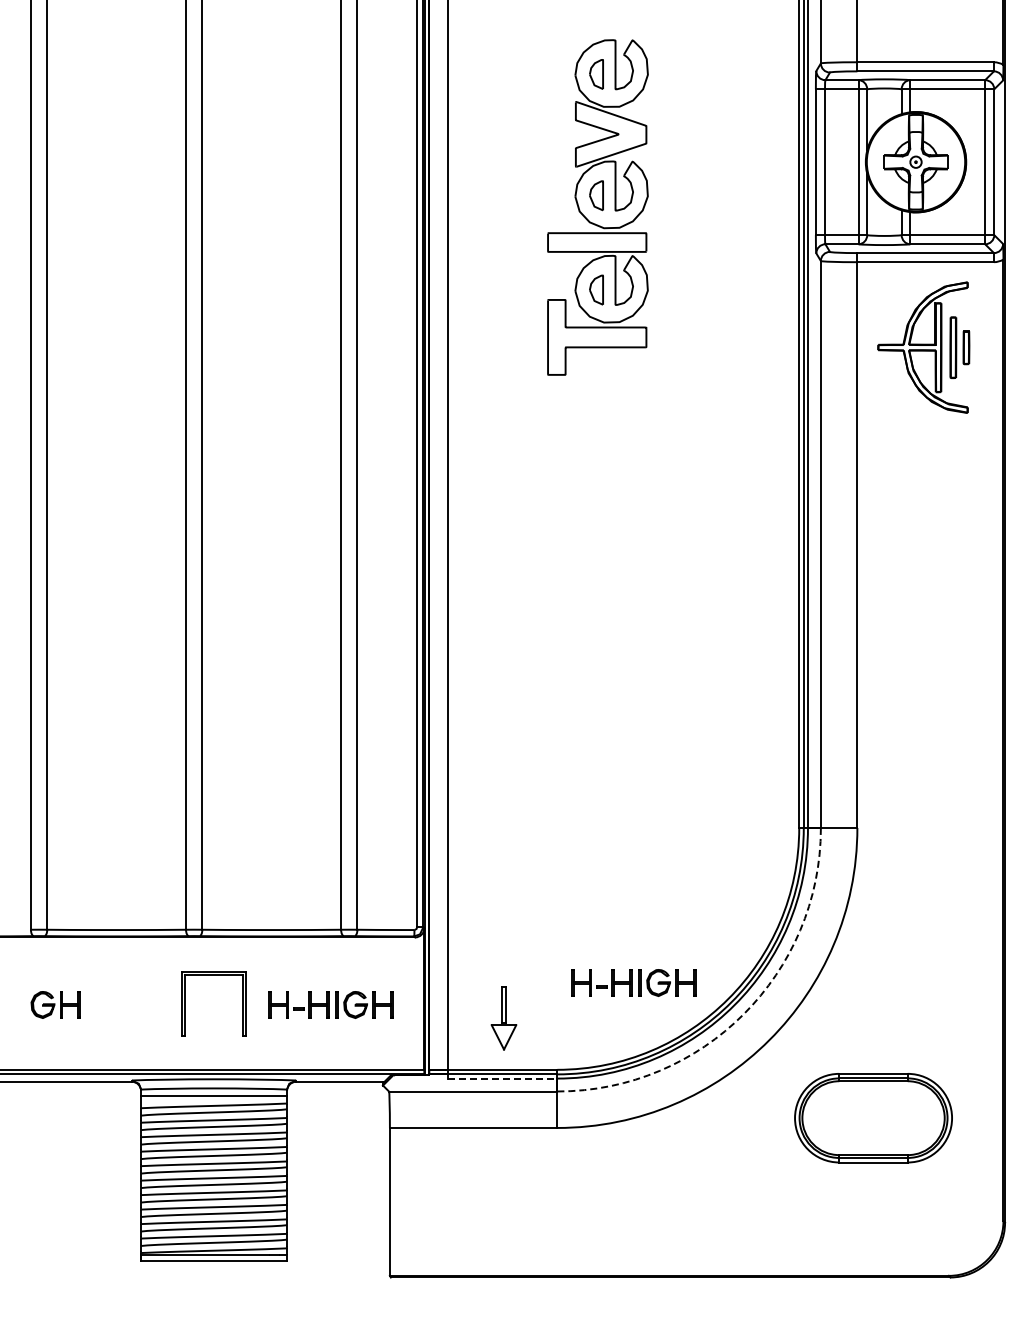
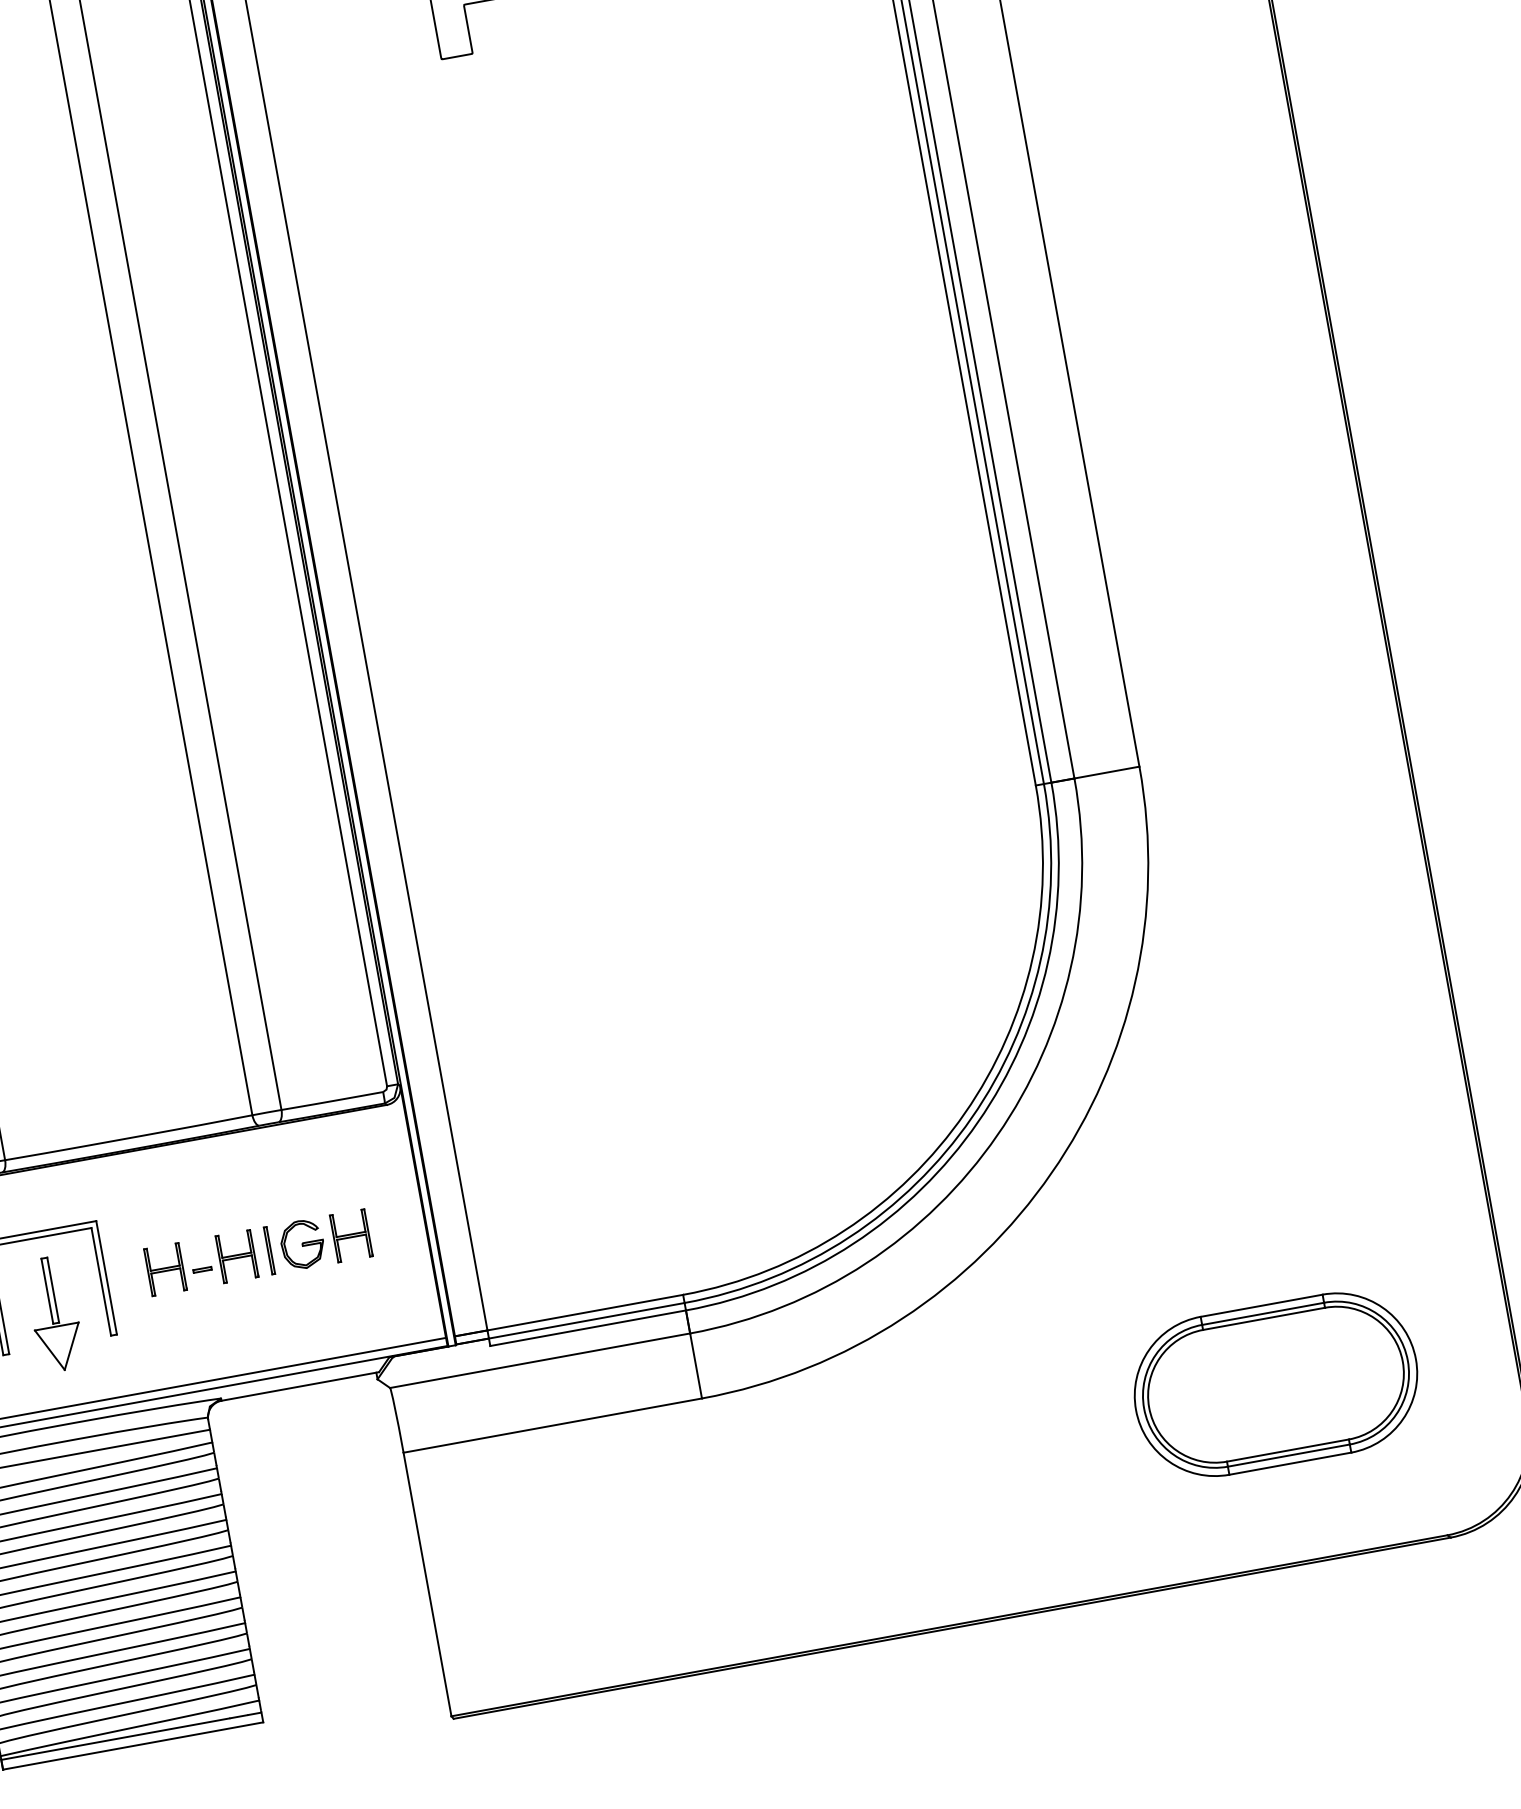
part: (633, 982) -> (790, 1114), removed
arc: (743, 1014) -> (996, 1135), dashed -> solid
part: (503, 1018) -> (53, 1314), moved
line: (502, 1078) -> (588, 1328), dashed -> solid
part: (873, 1118) -> (1276, 1385), moved

